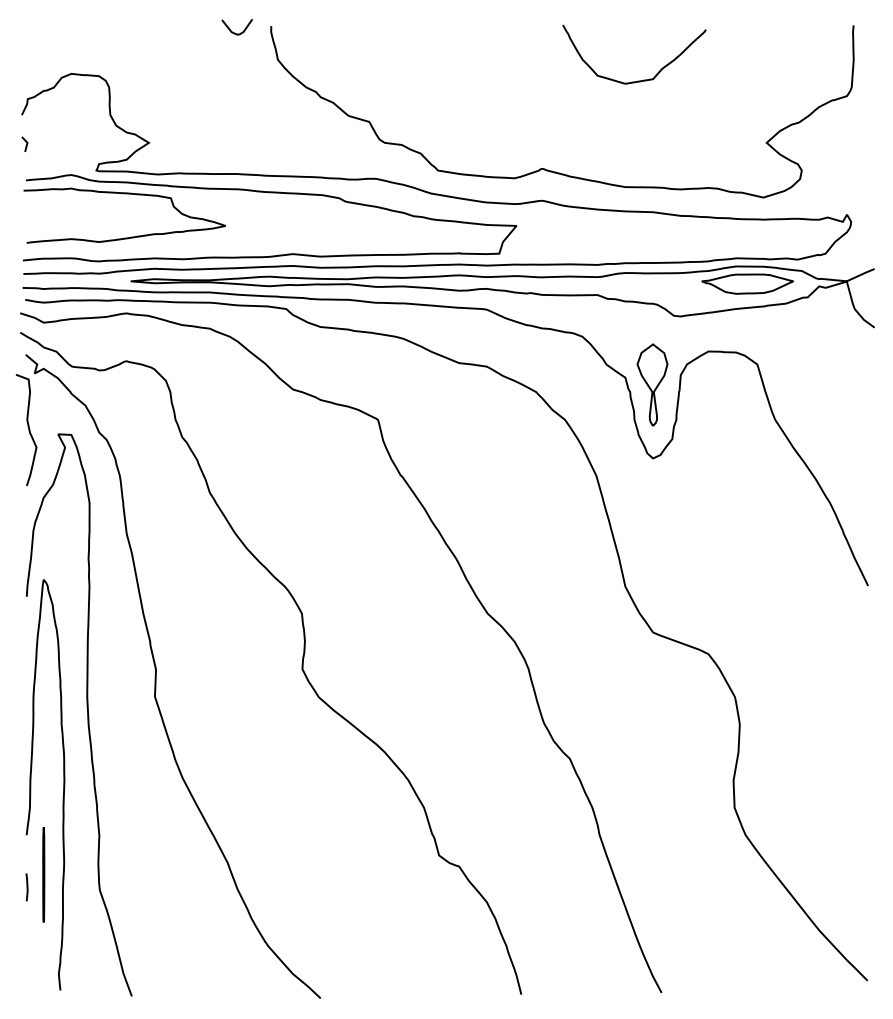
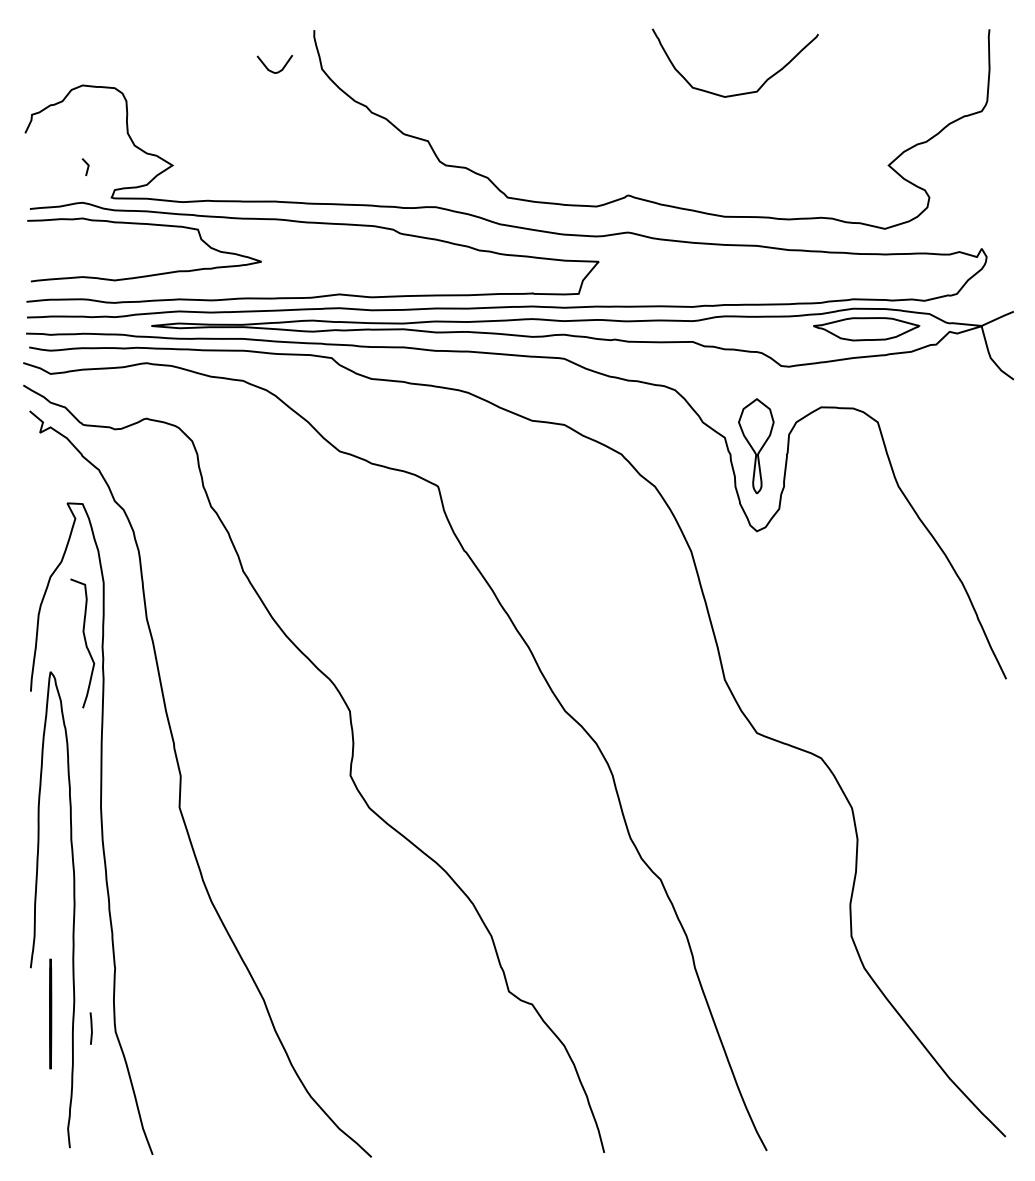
curve: (234, 32) -> (271, 70), moved
line: (26, 144) -> (87, 167), moved
curve: (28, 429) -> (84, 642), moved
line: (26, 887) -> (90, 1028), moved

